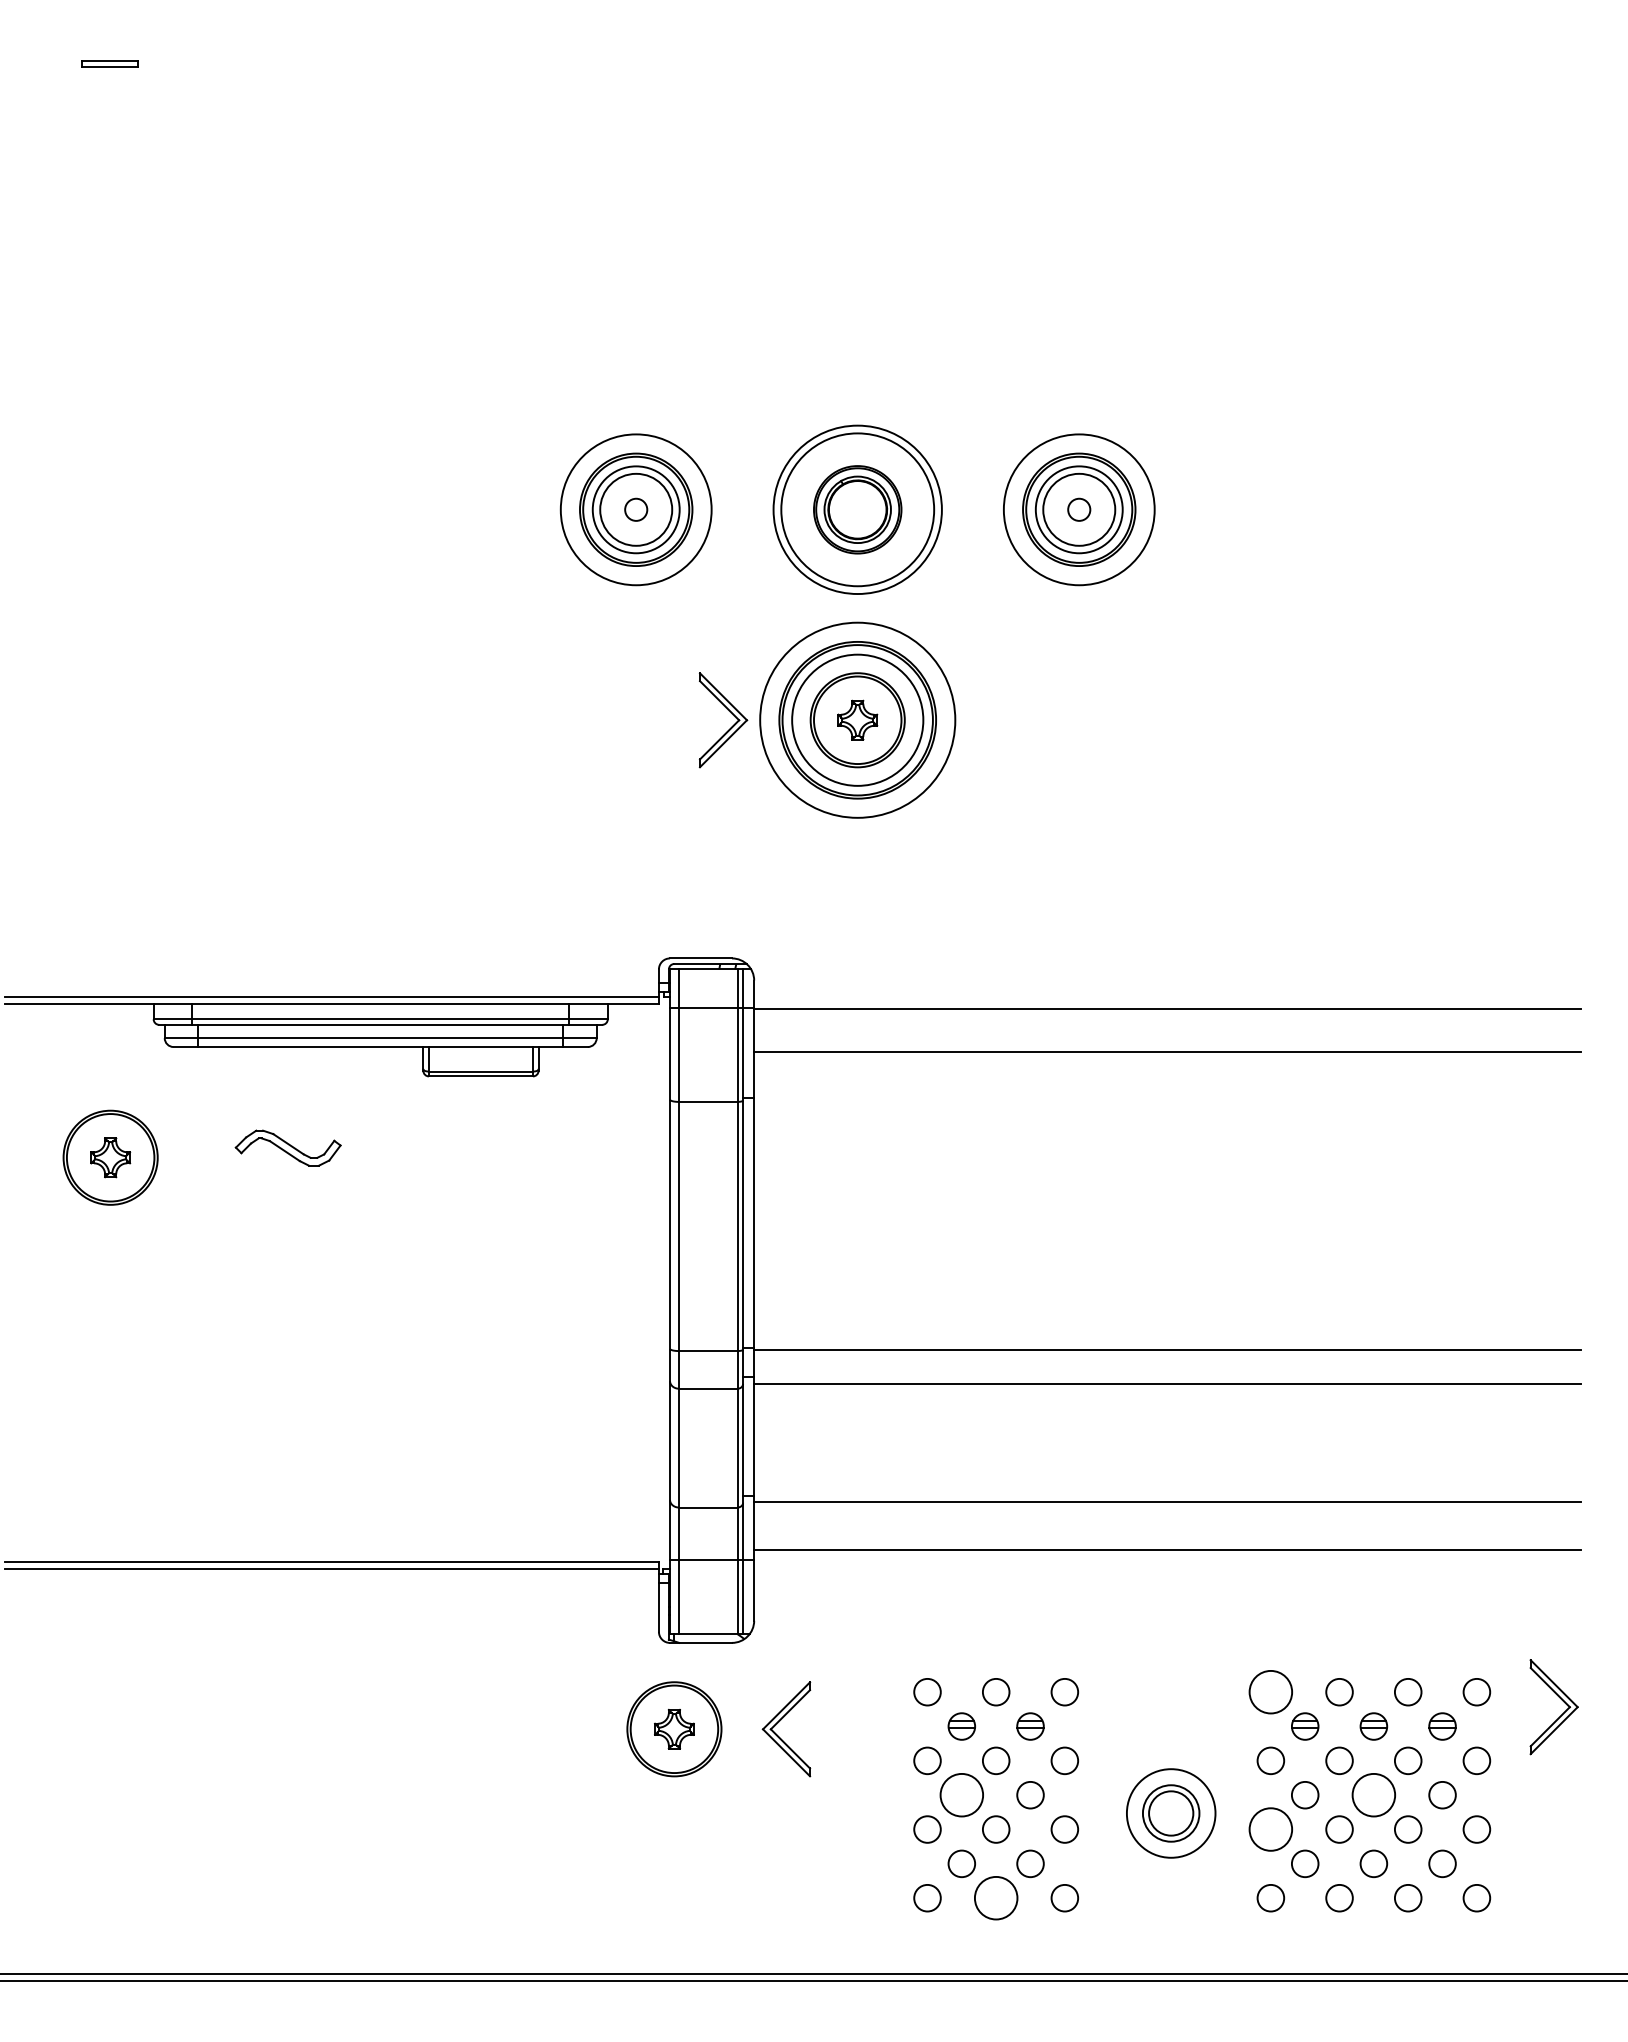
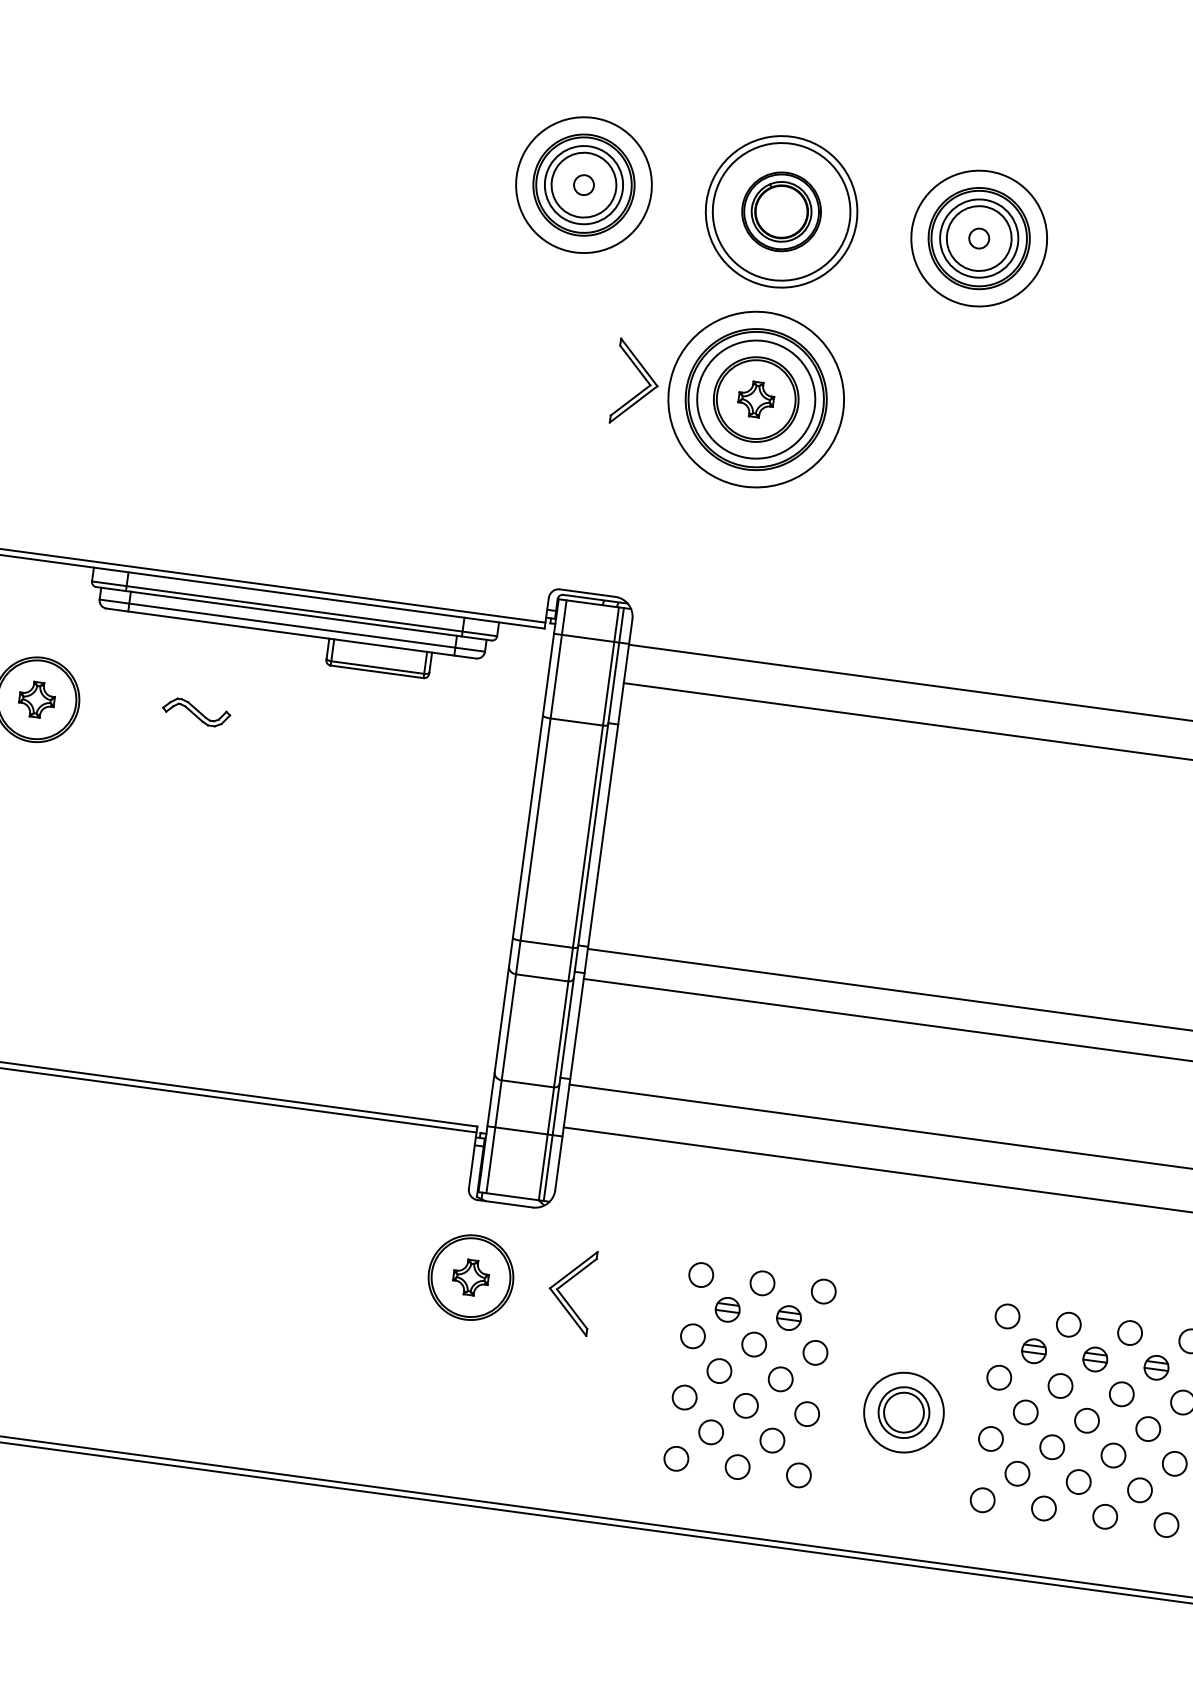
part: (287, 1147) -> (195, 711), size x0.71
circle: (1270, 1691) -> (1007, 1315), size x0.62
circle: (961, 1794) -> (719, 1370), size x0.62
circle: (1373, 1794) -> (1086, 1420), size x0.62
circle: (1270, 1829) -> (990, 1438), size x0.62
circle: (995, 1897) -> (737, 1466), size x0.62

